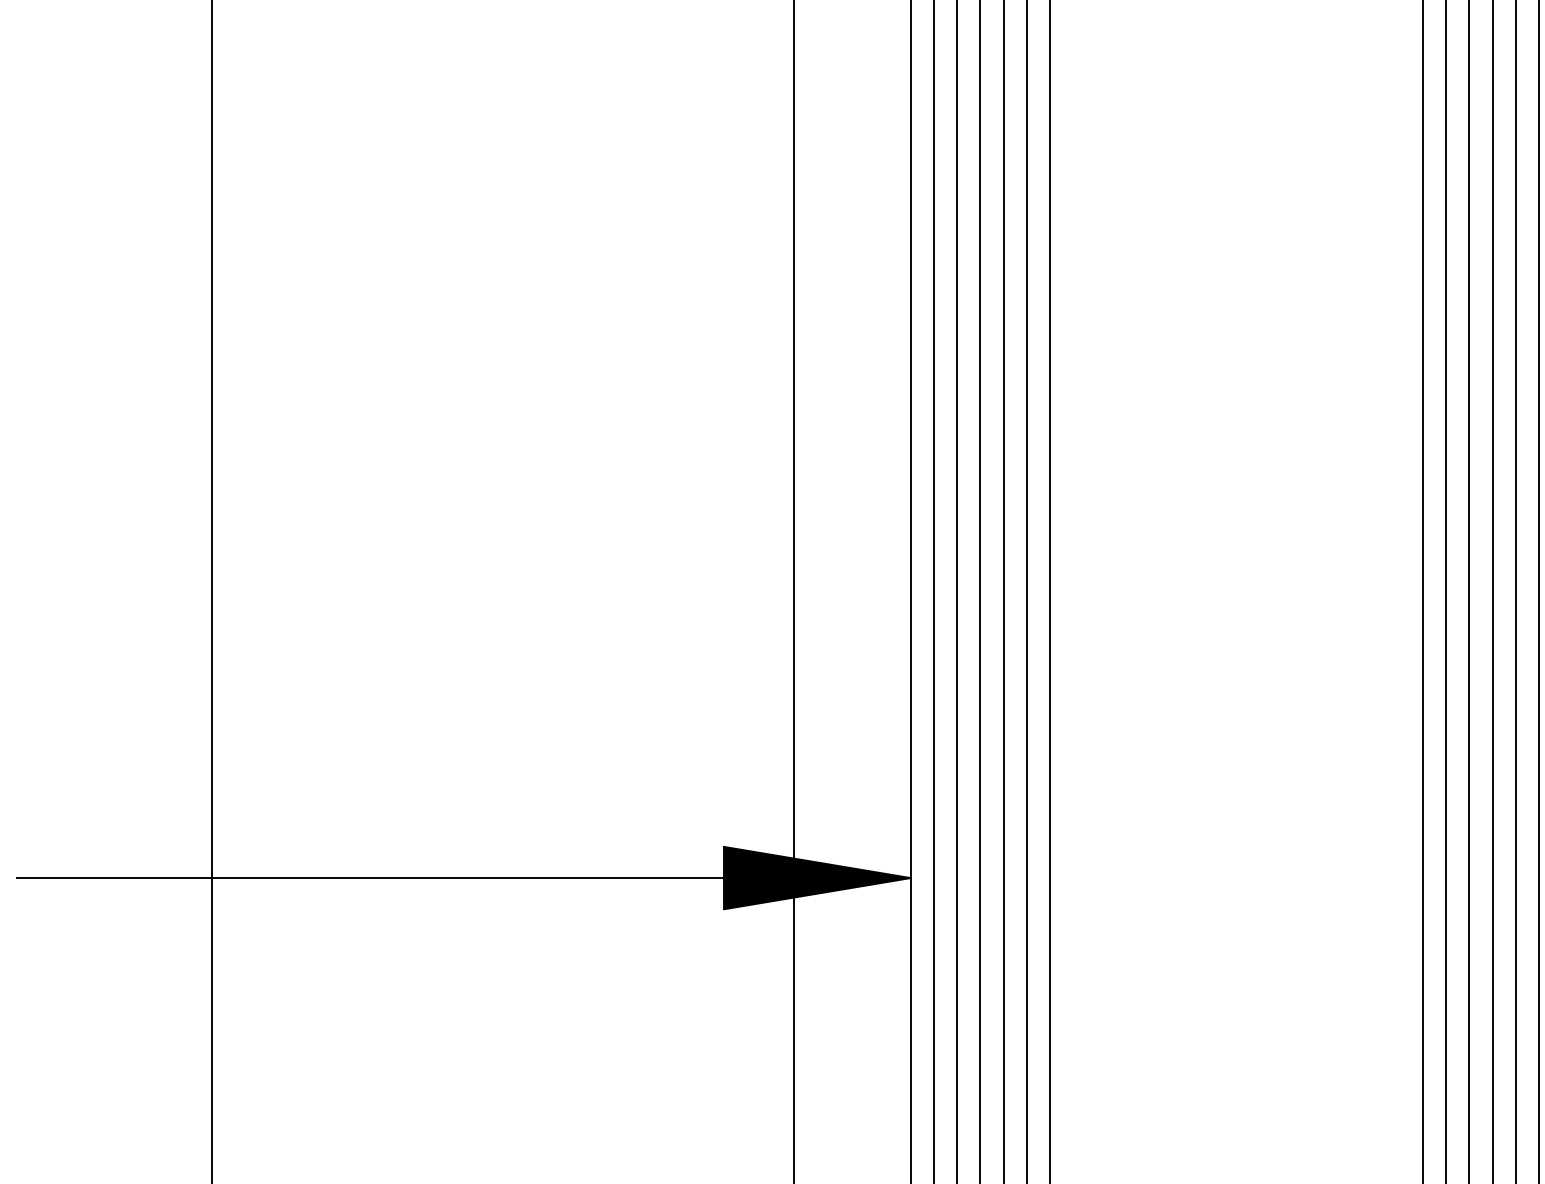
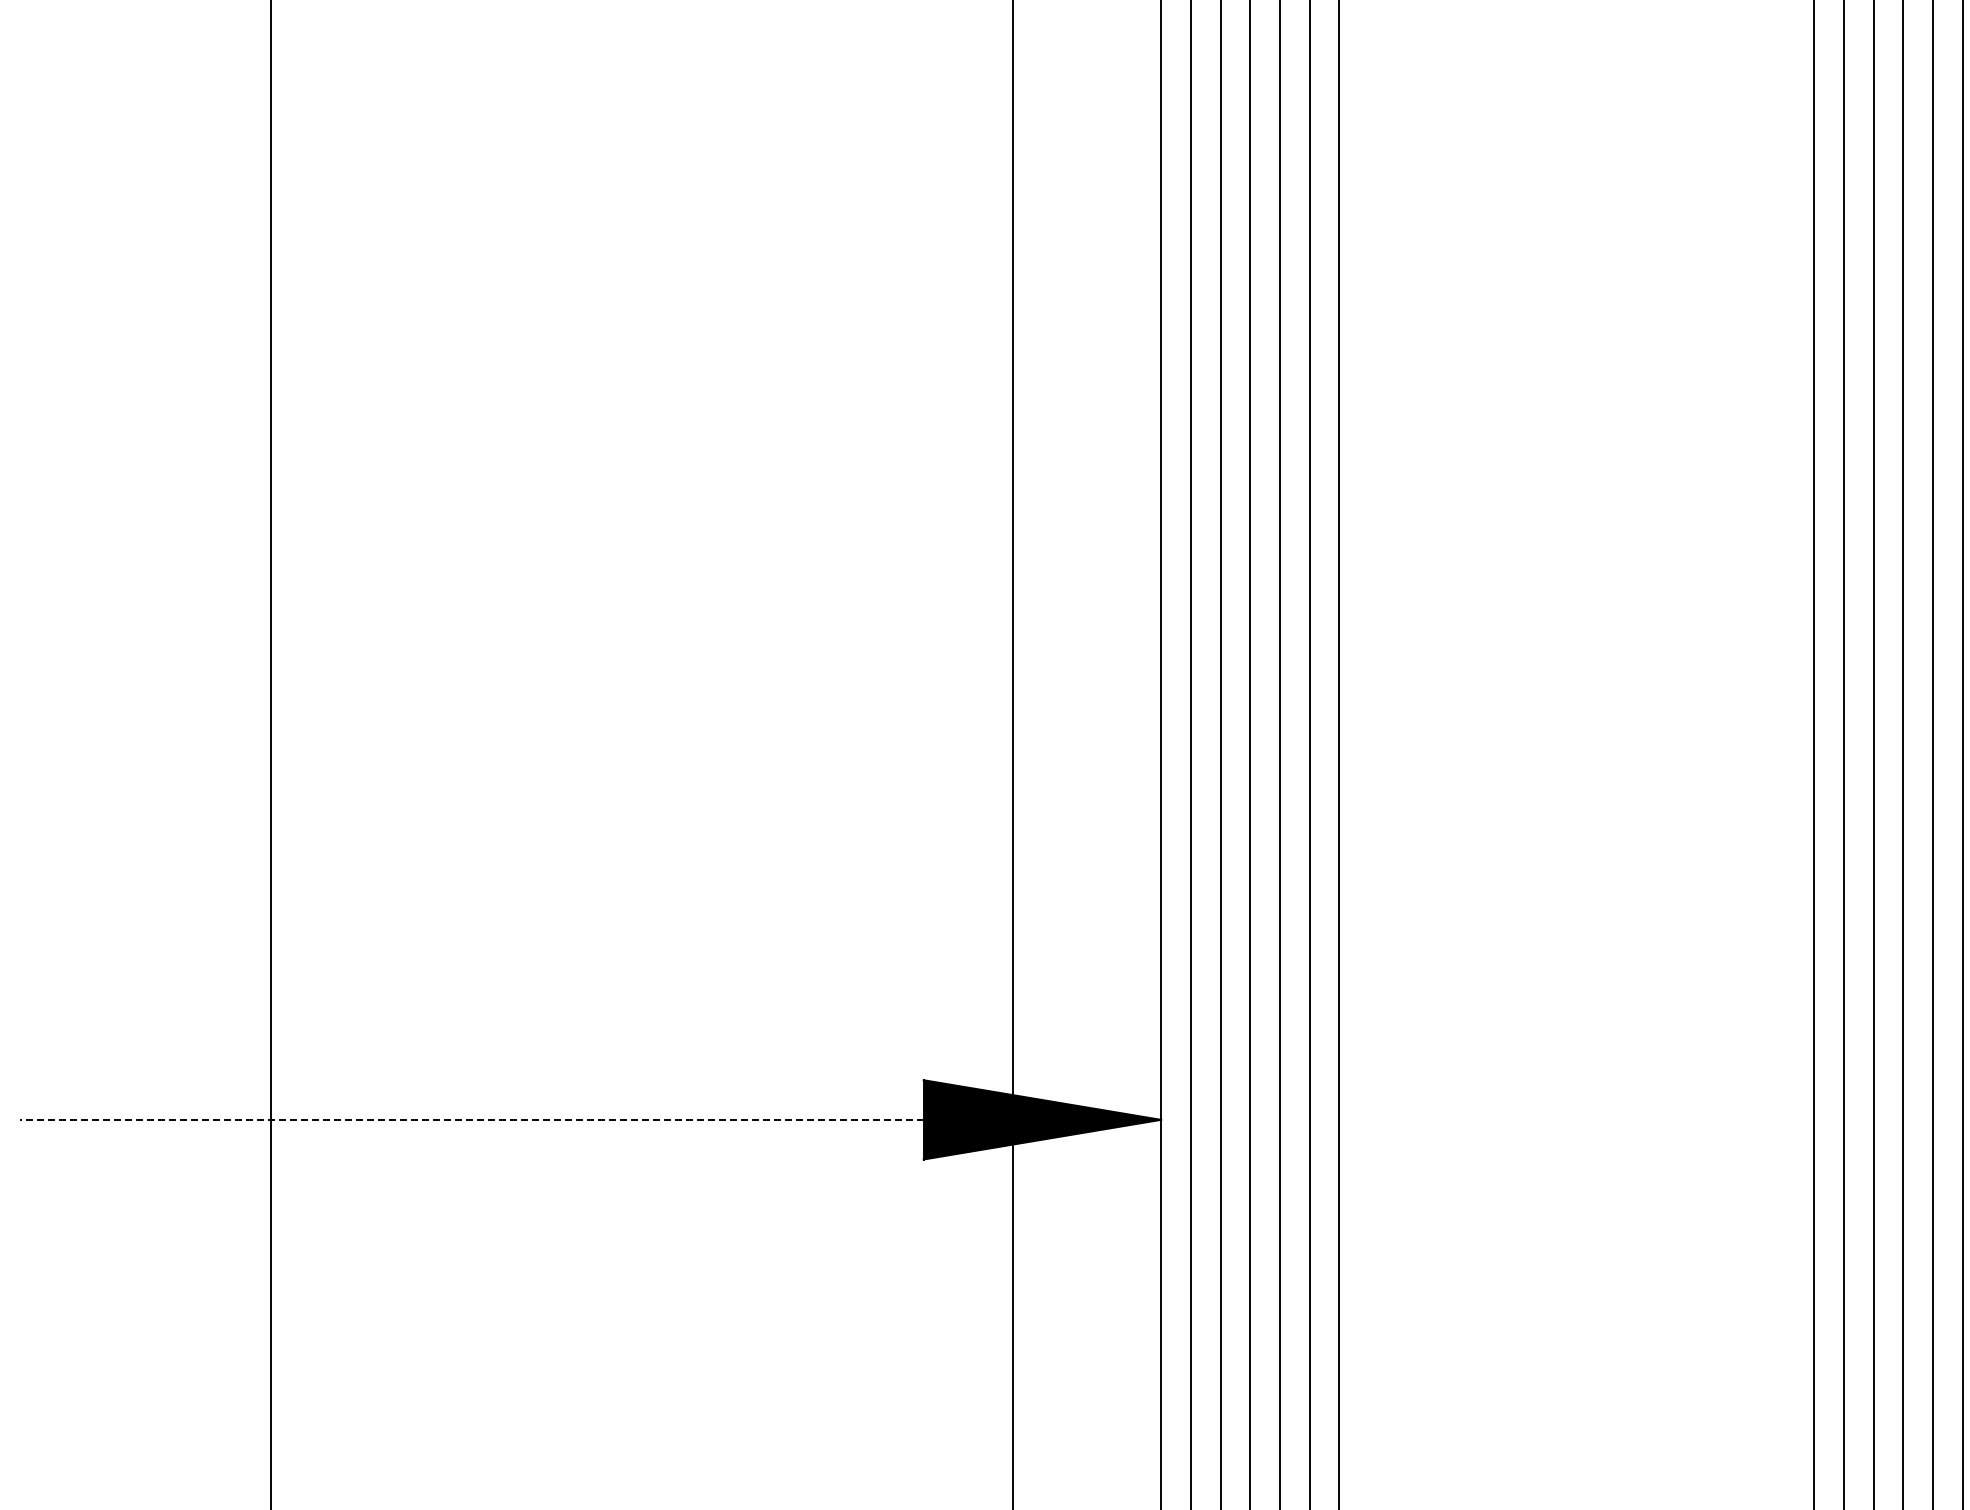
line: (369, 877) -> (471, 1119), solid -> dashed

